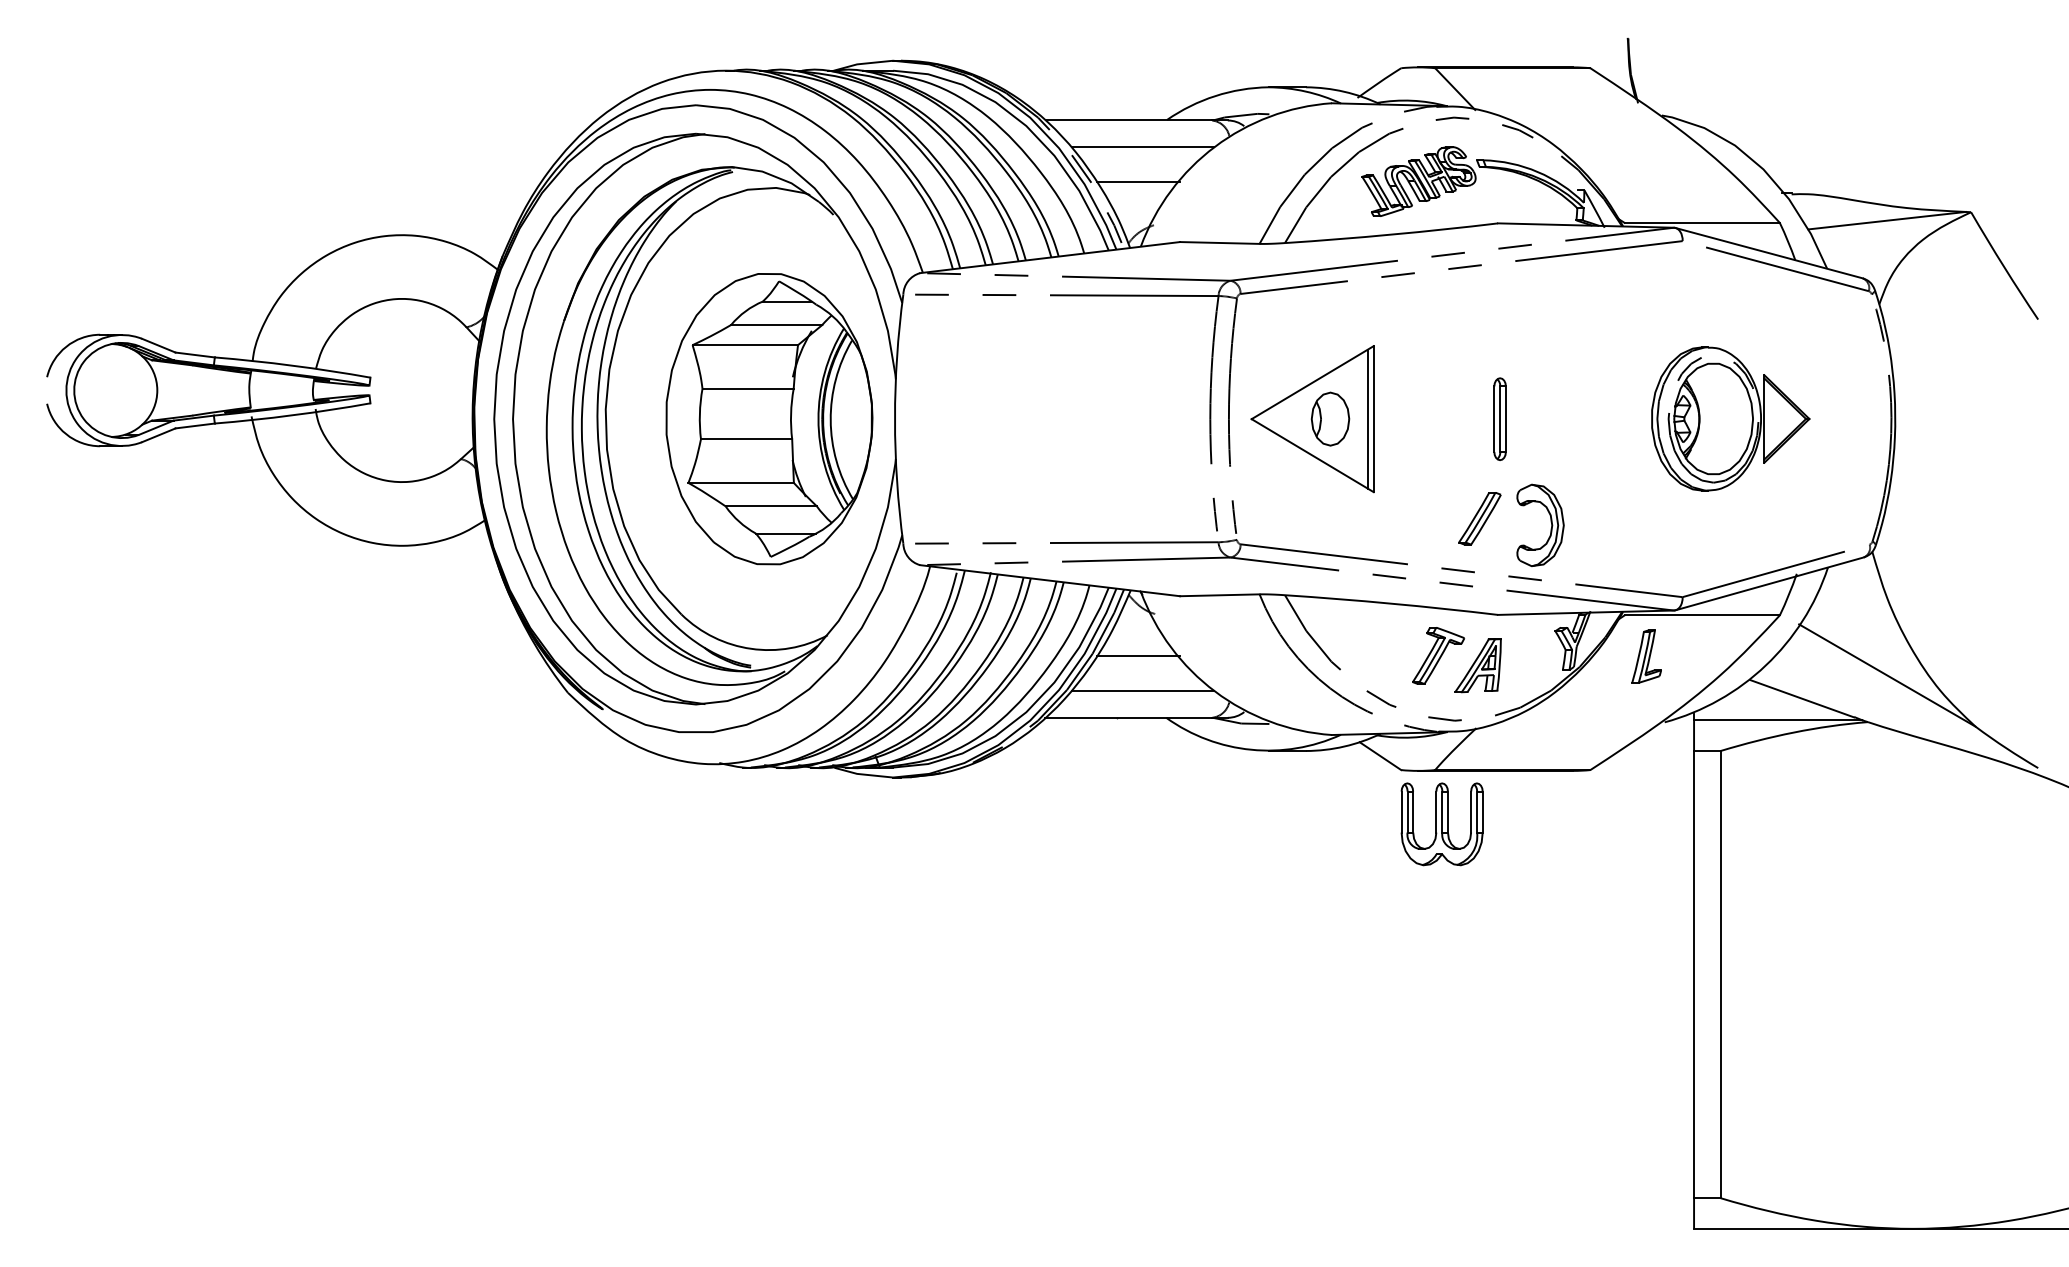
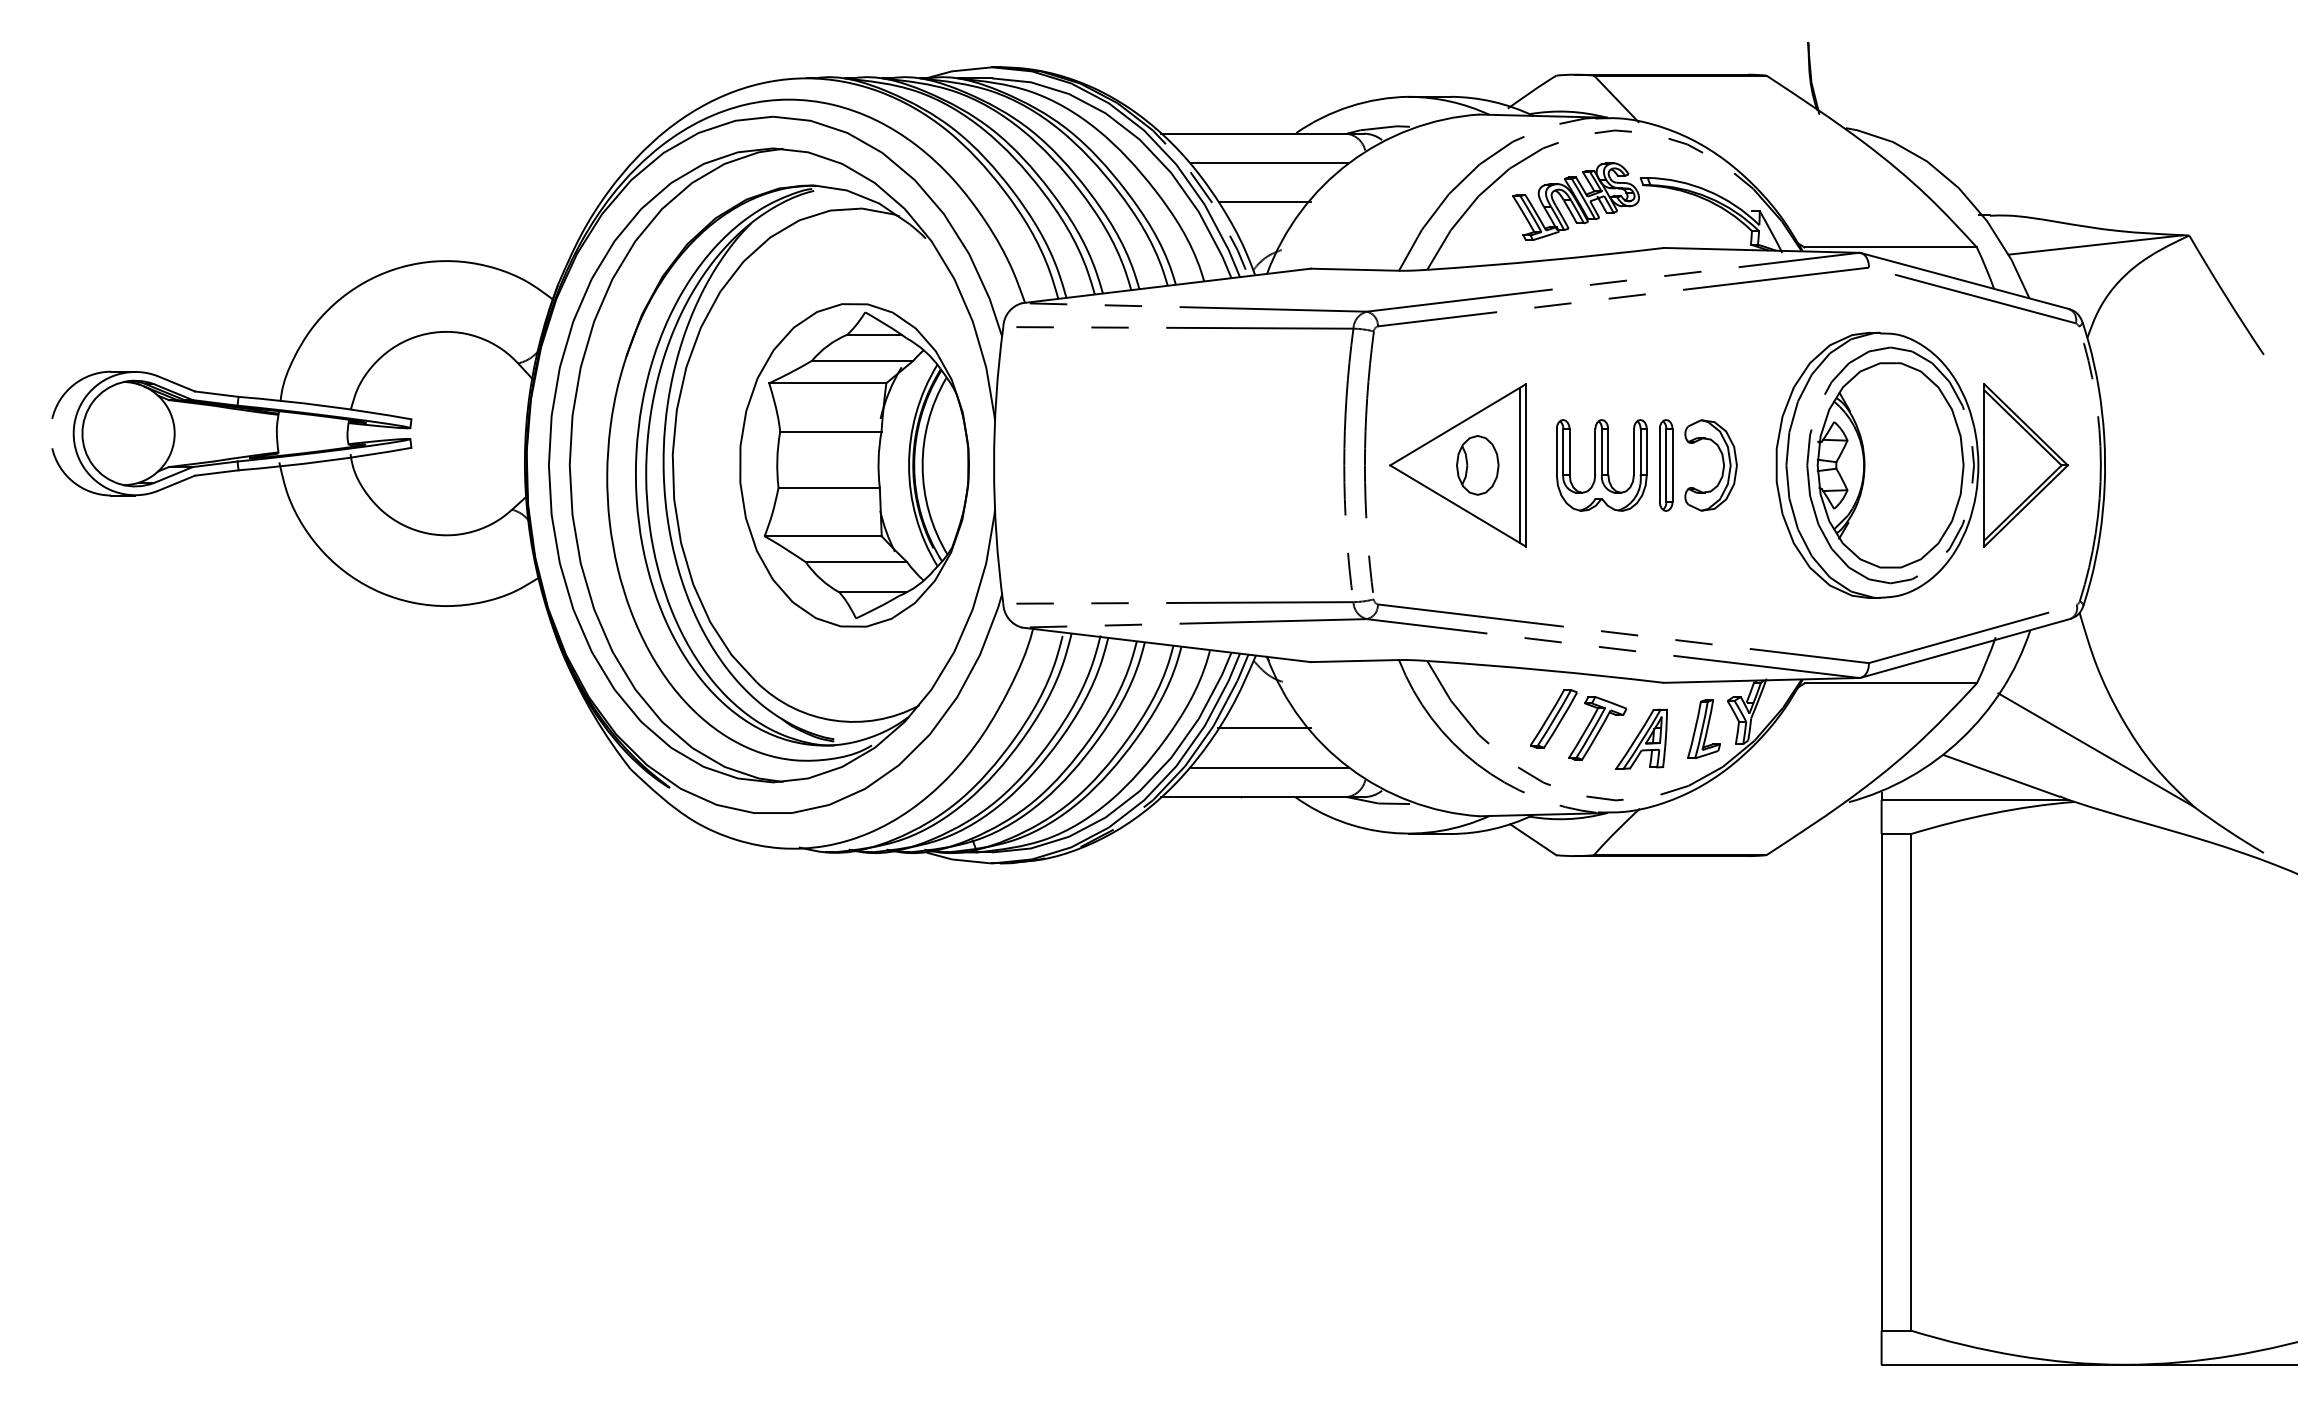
part: (1730, 418) -> (1922, 464), size x1.67
part: (1479, 518) -> (1553, 718), moved
part: (1550, 523) -> (1722, 463), moved
part: (1646, 656) -> (1703, 728), moved
part: (1441, 824) -> (1601, 465), moved

